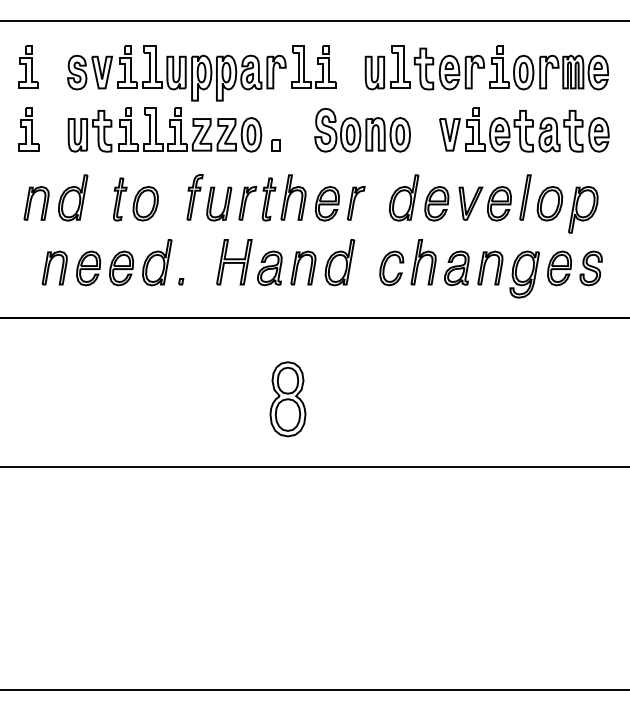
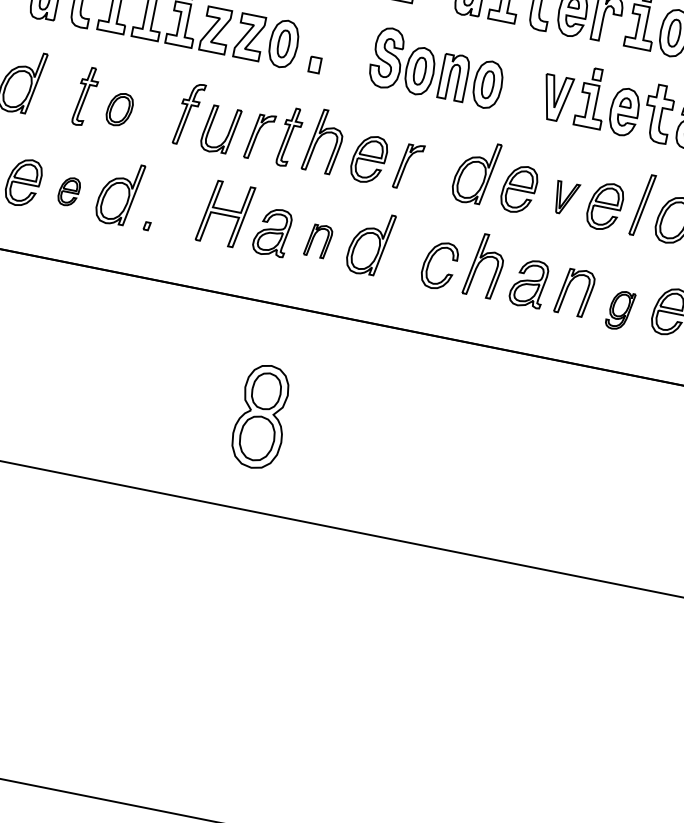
part: (145, 203) -> (119, 109), size x0.7
part: (470, 203) -> (565, 198), size x0.7
part: (303, 267) -> (318, 240), size x0.7
part: (121, 268) -> (68, 191), size x0.6
part: (524, 274) -> (620, 310), size x0.6

